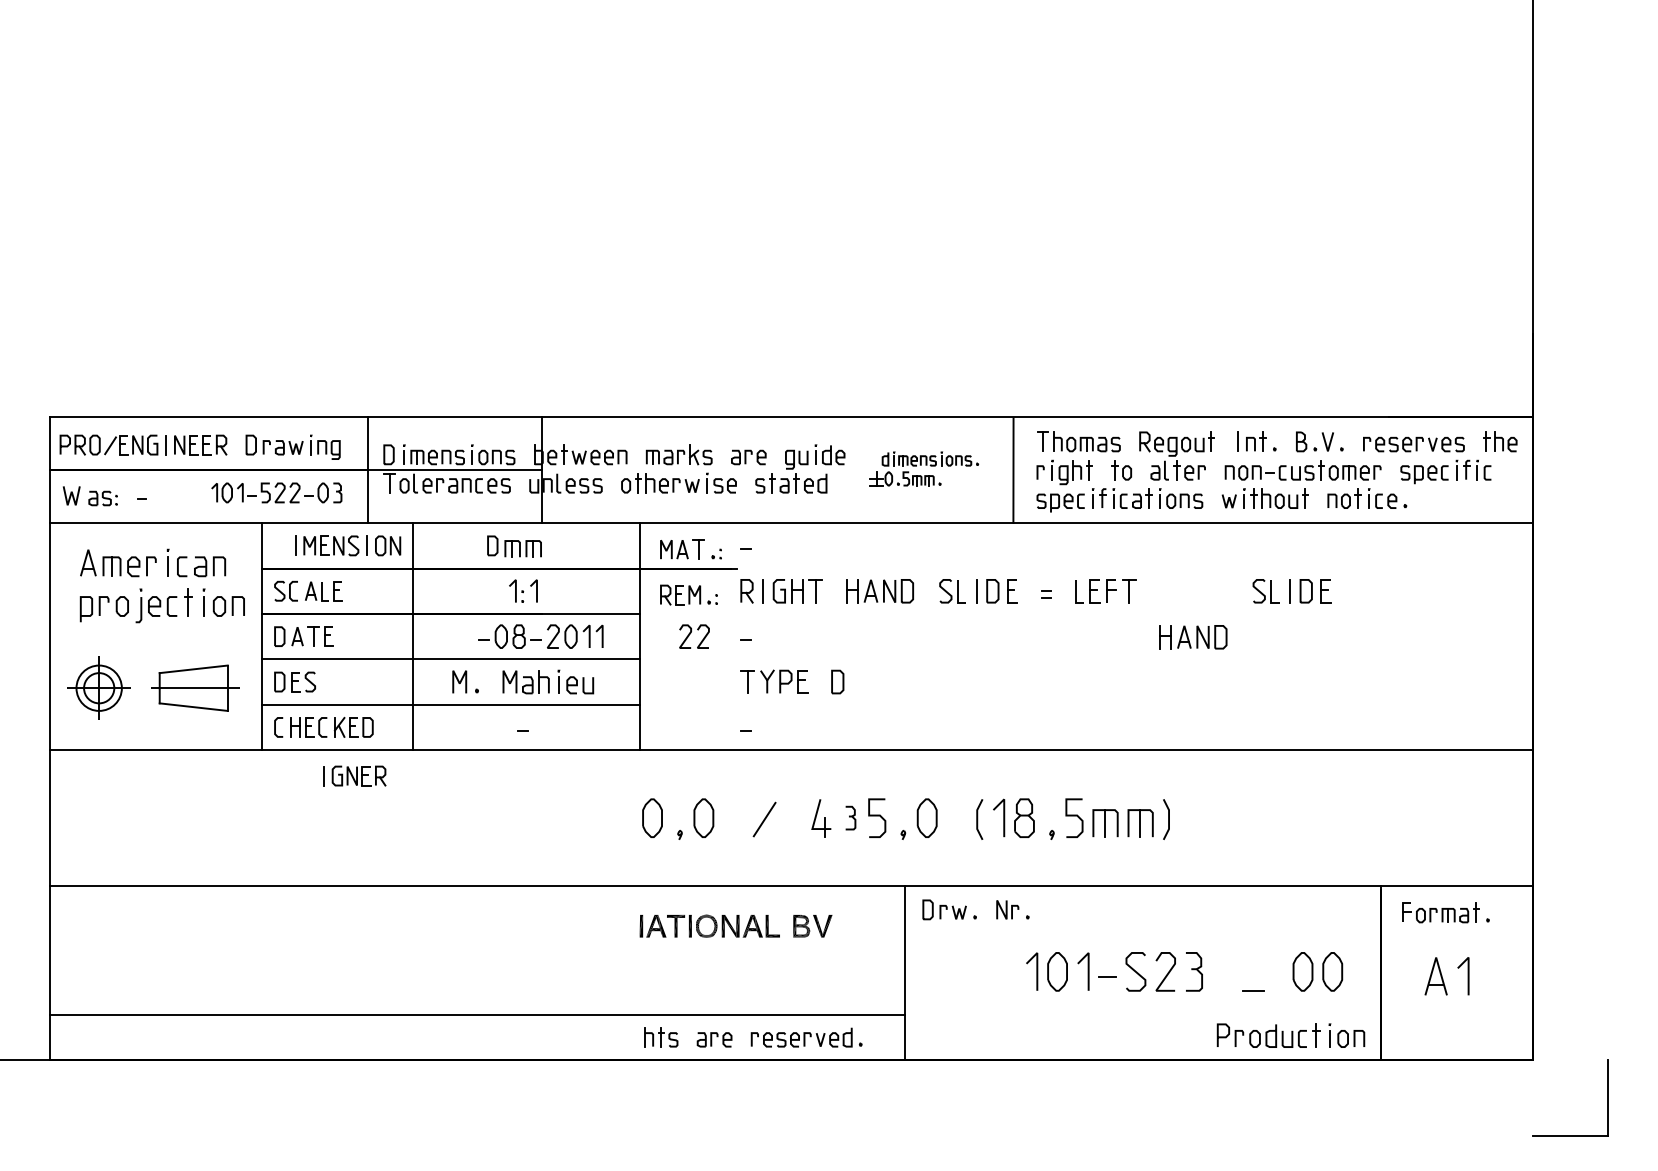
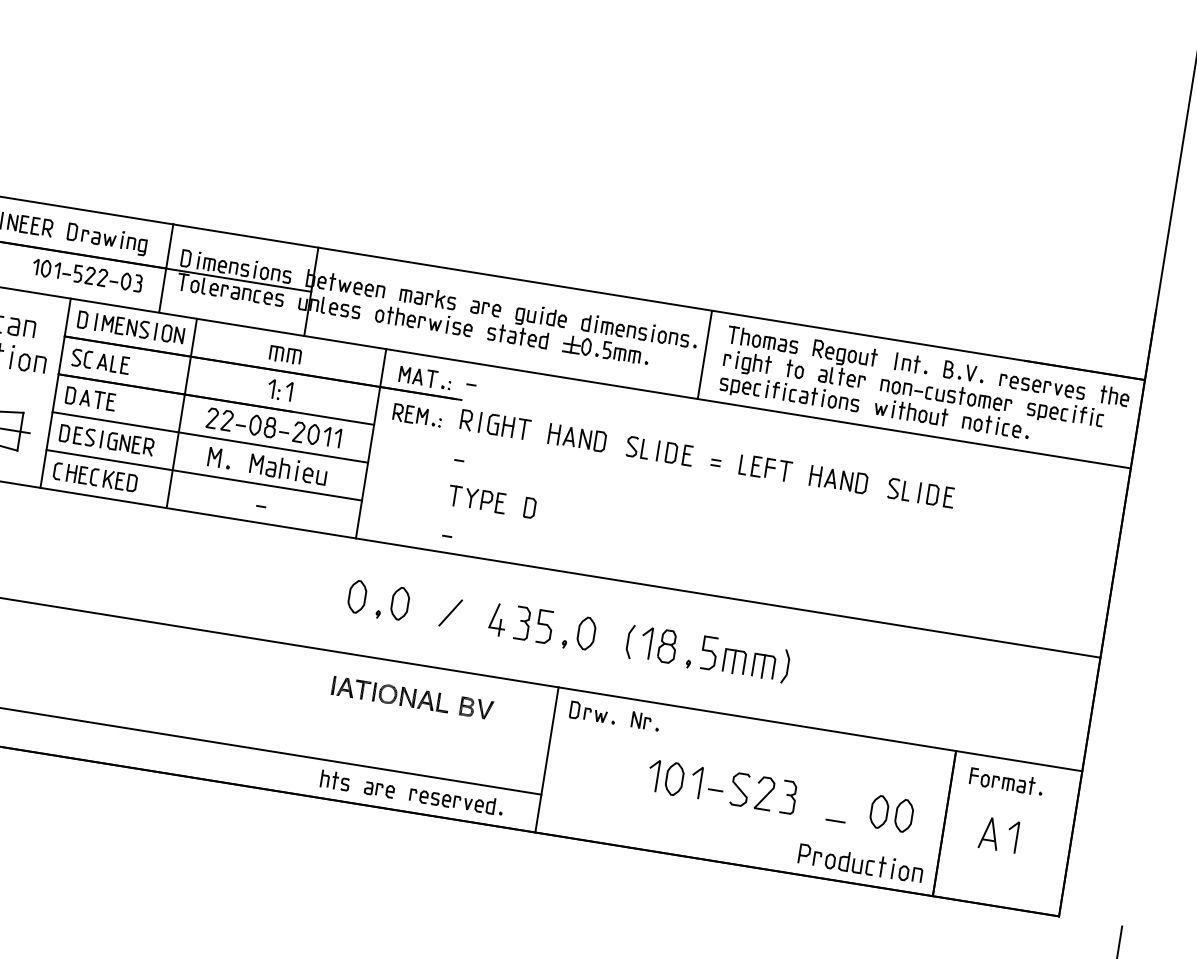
part: (924, 468) -> (630, 341), size x1.43
part: (492, 545) -> (82, 319), moved
part: (694, 636) -> (219, 419), moved
part: (1193, 637) -> (838, 480), moved
part: (354, 775) -> (127, 443), moved
part: (850, 817) -> (522, 622), size x1.67

